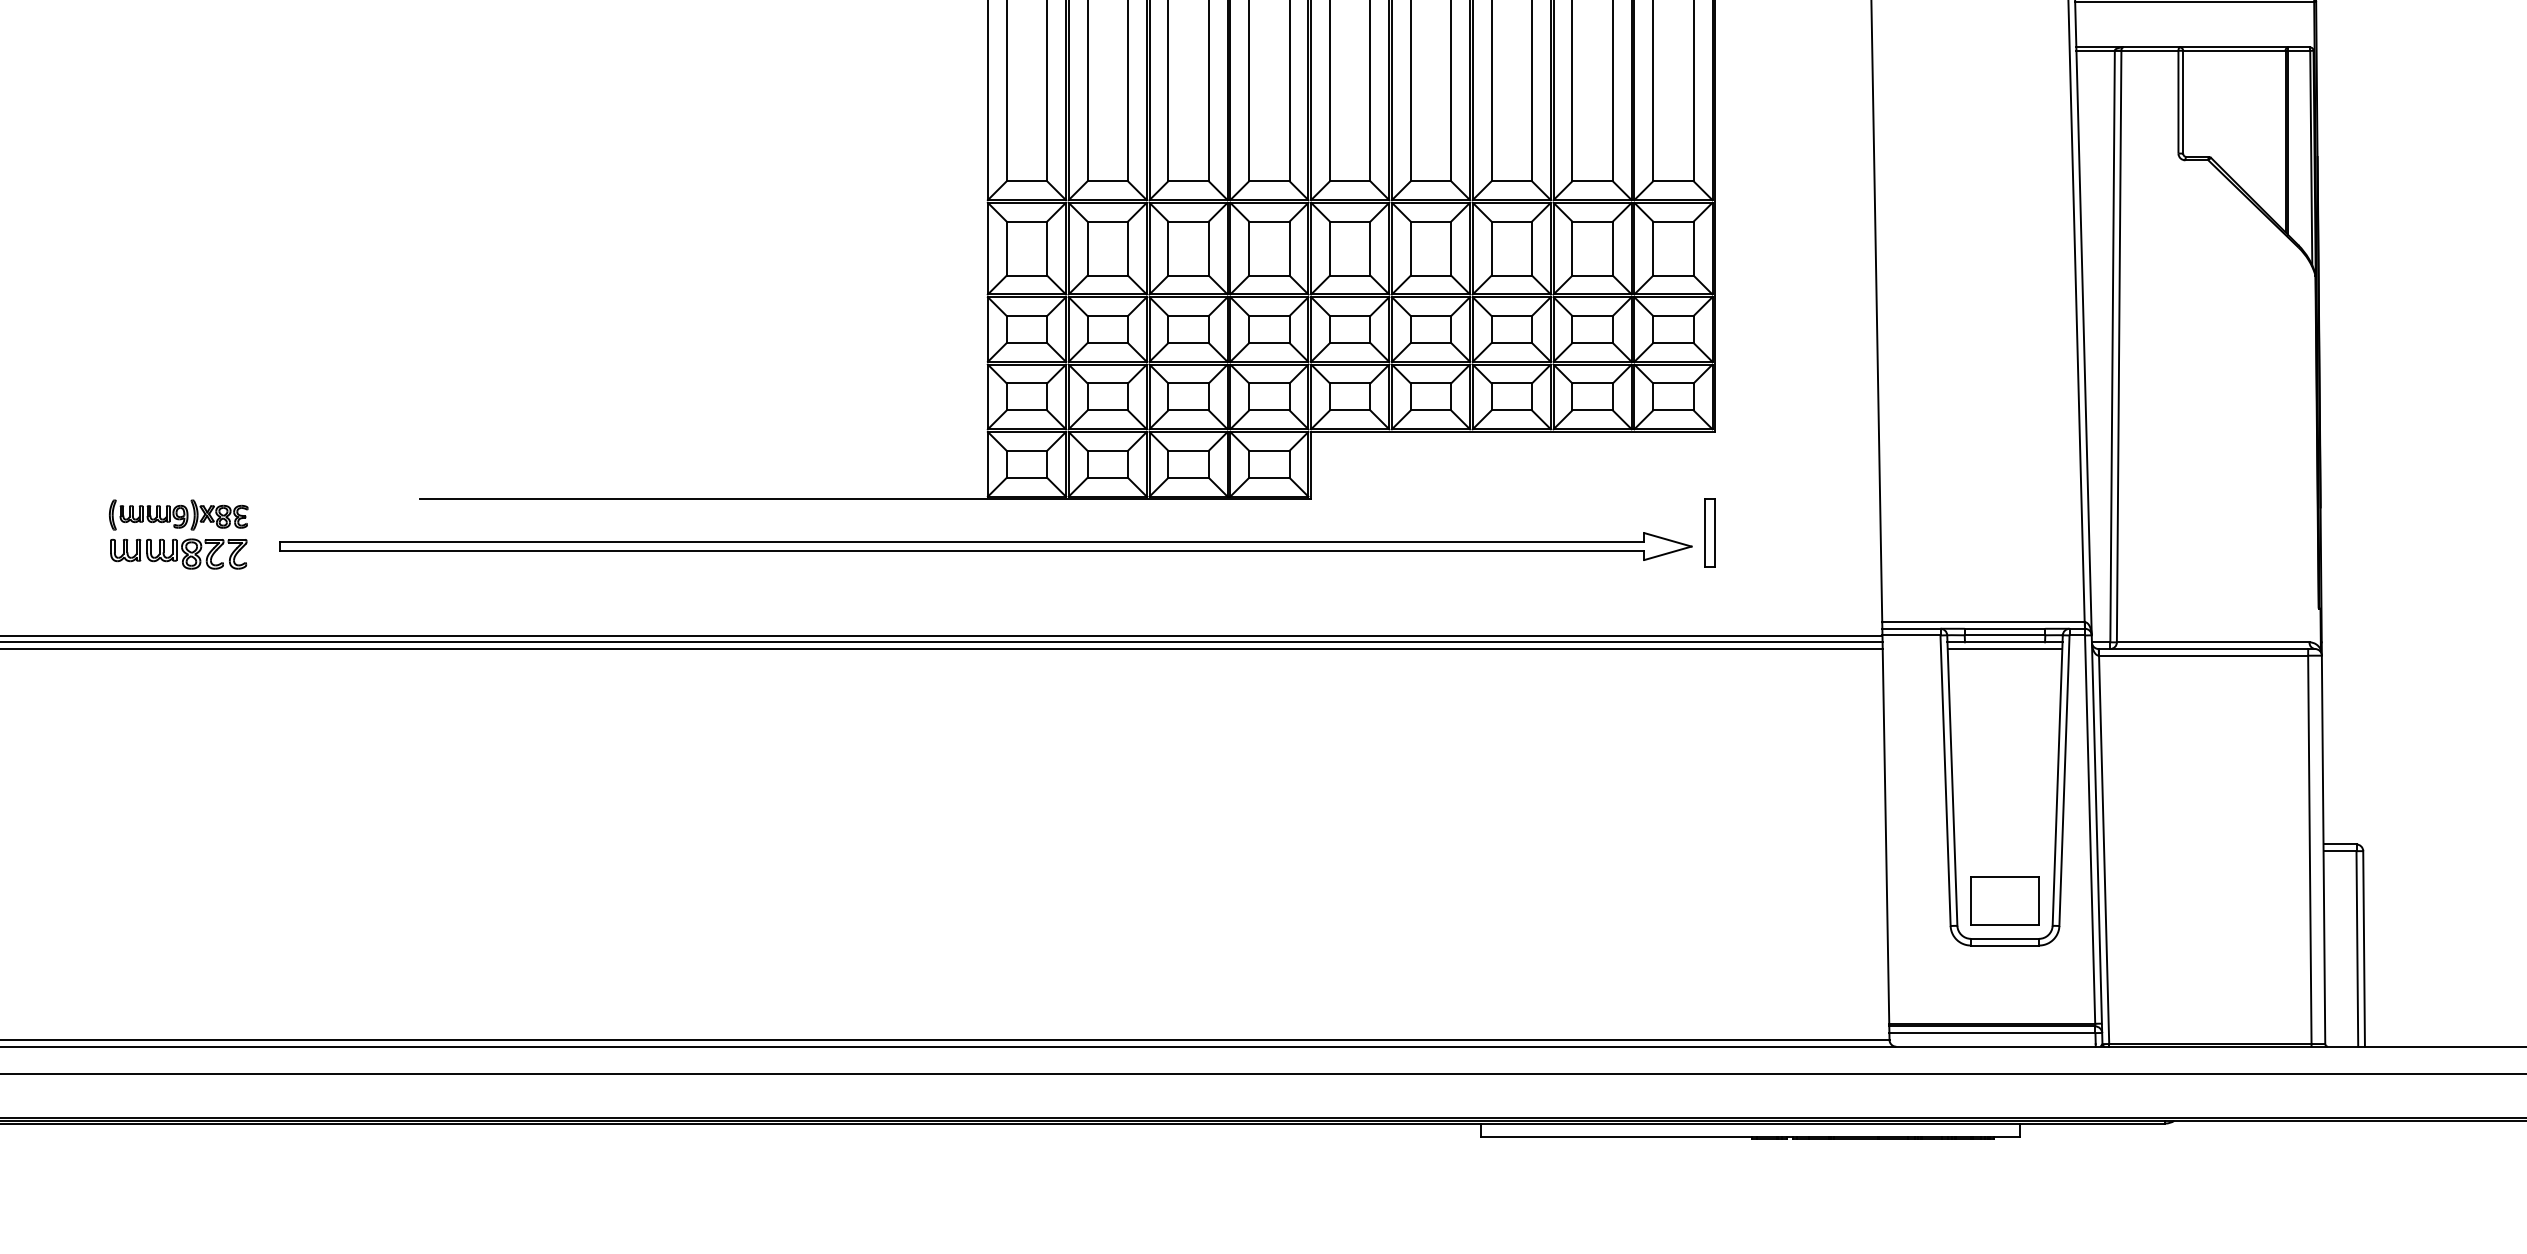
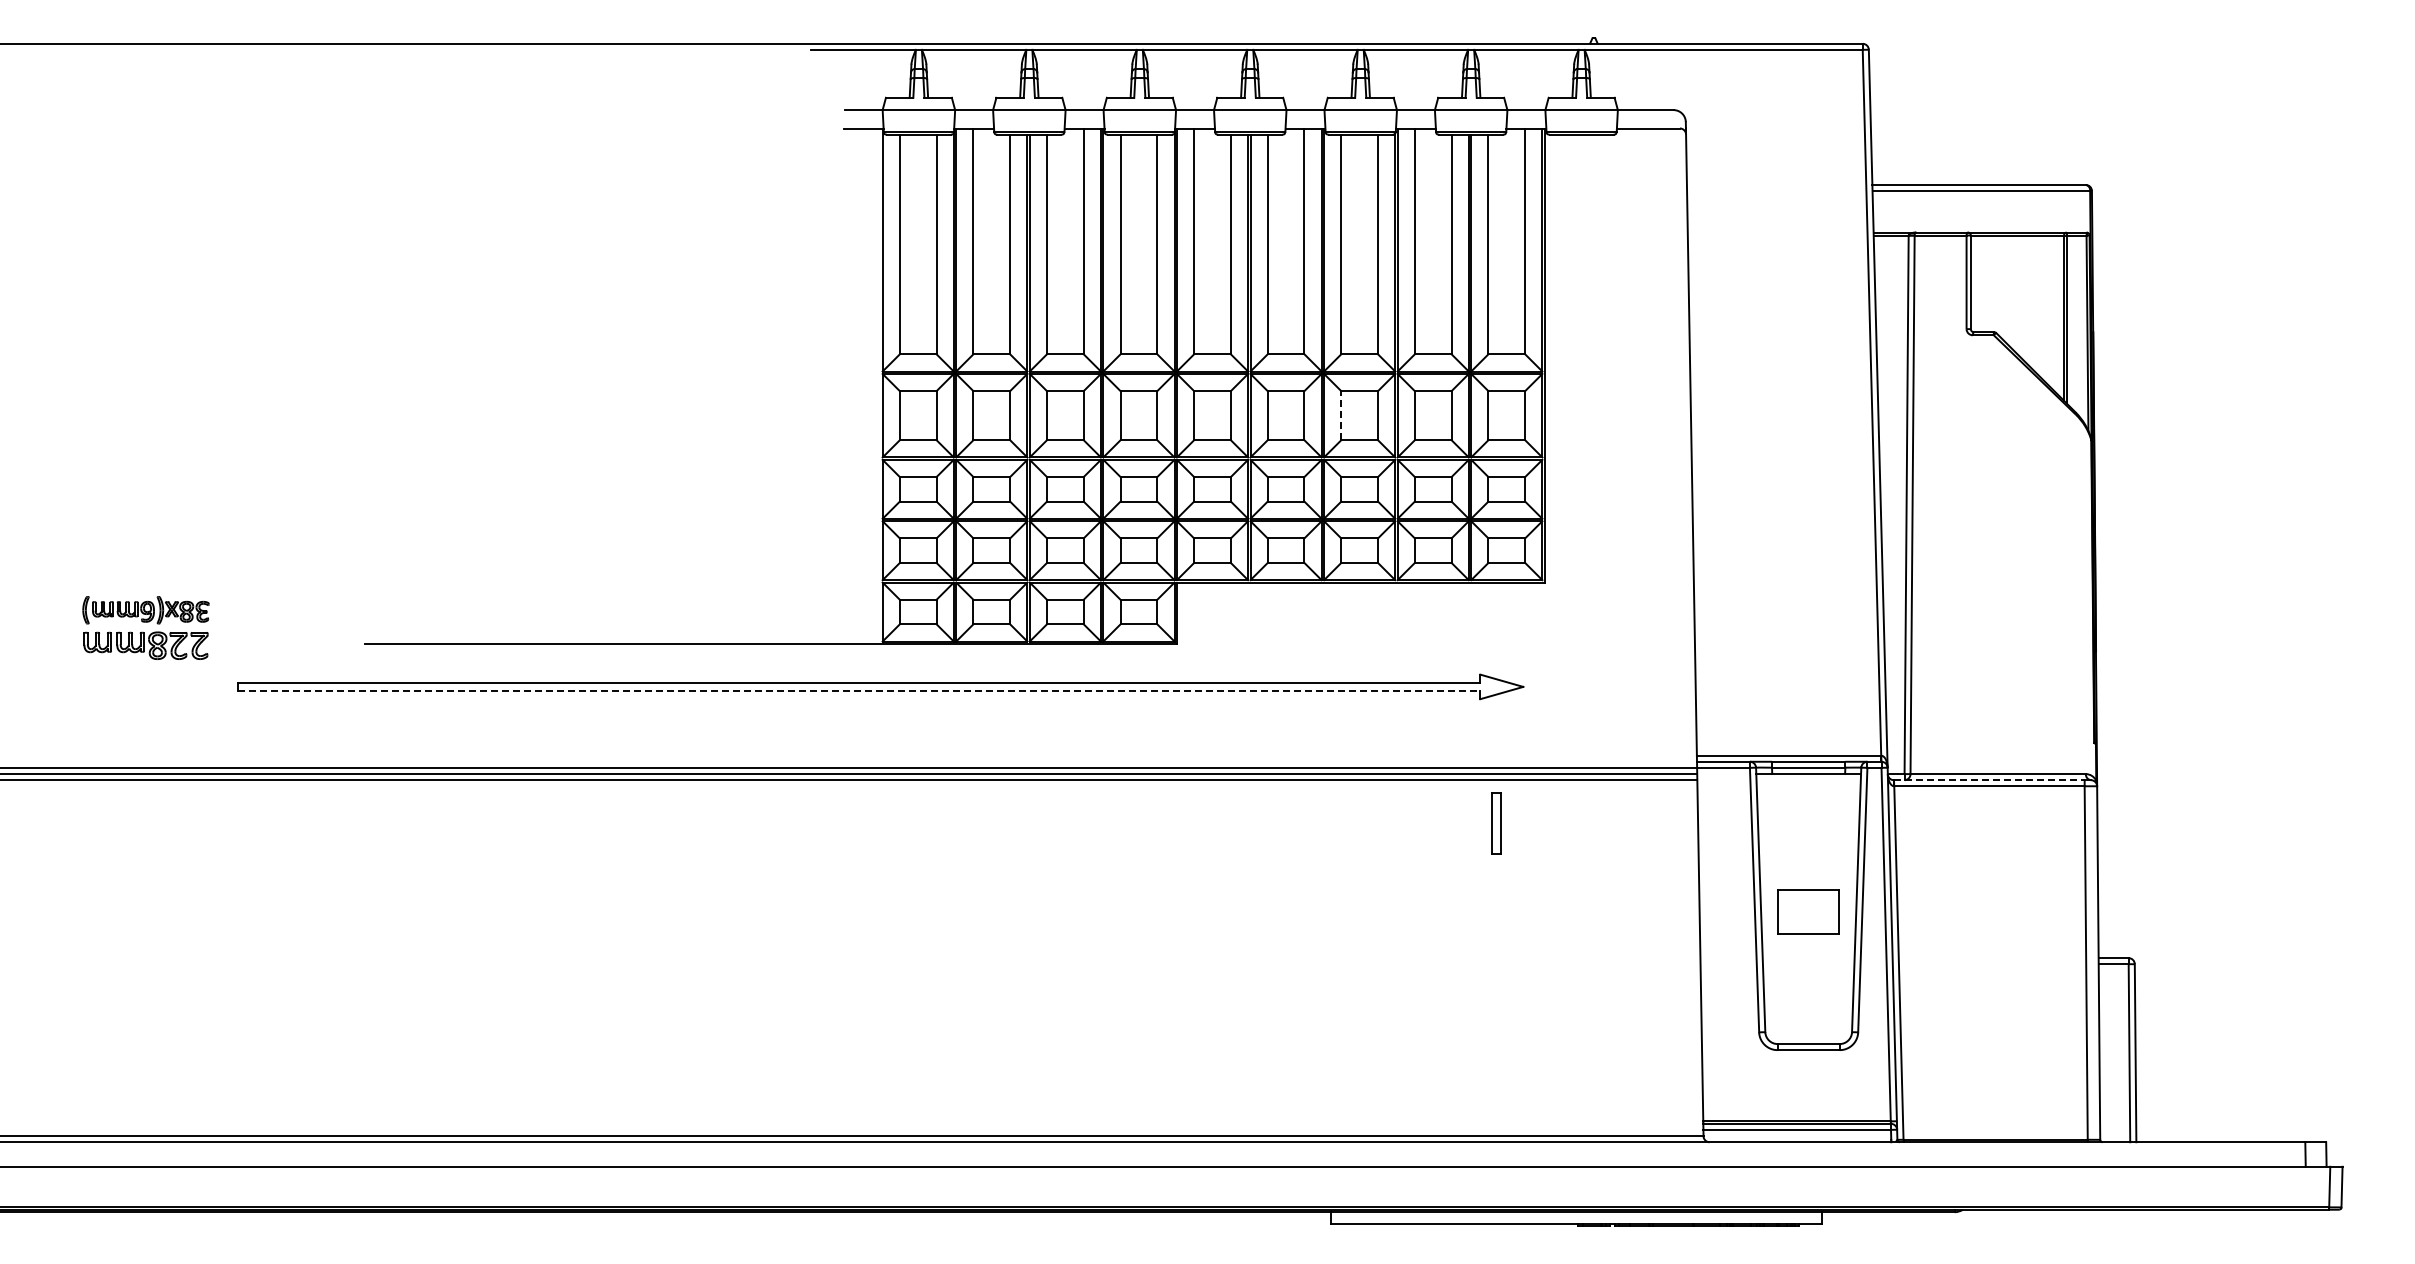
line: (1491, 248) -> (1341, 415), solid -> dashed
part: (1710, 532) -> (1496, 823), moved
part: (178, 534) -> (145, 627), moved
line: (962, 551) -> (859, 691), solid -> dashed
line: (2004, 649) -> (1808, 780), removed
line: (2204, 649) -> (1990, 780), solid -> dashed
part: (2004, 900) -> (1808, 911), moved

